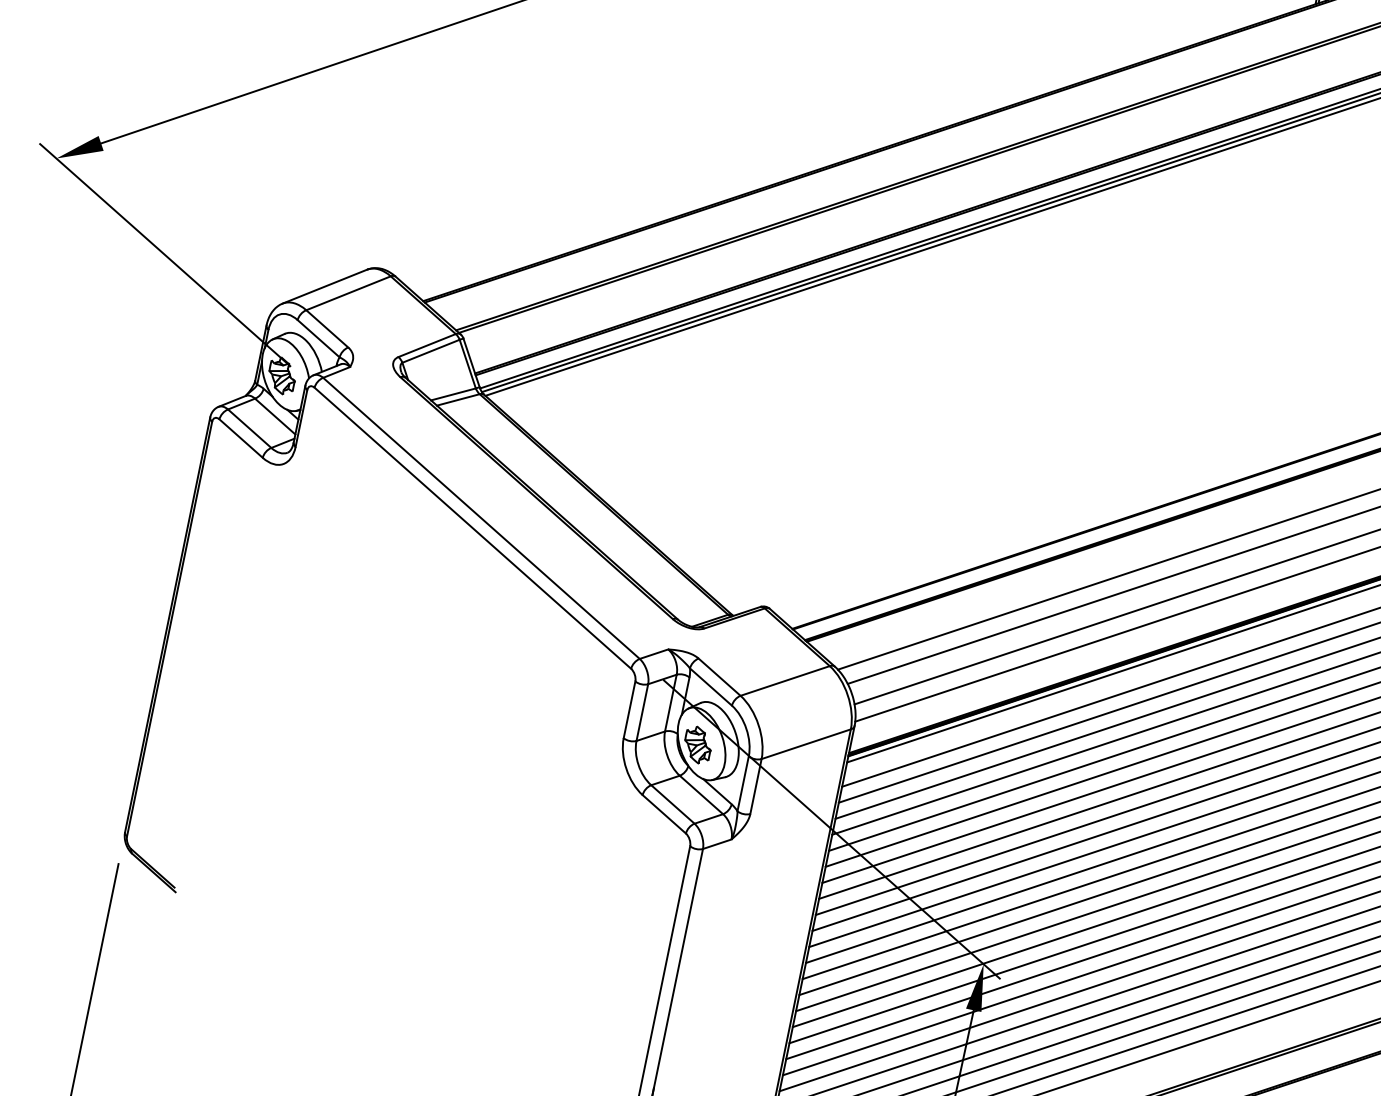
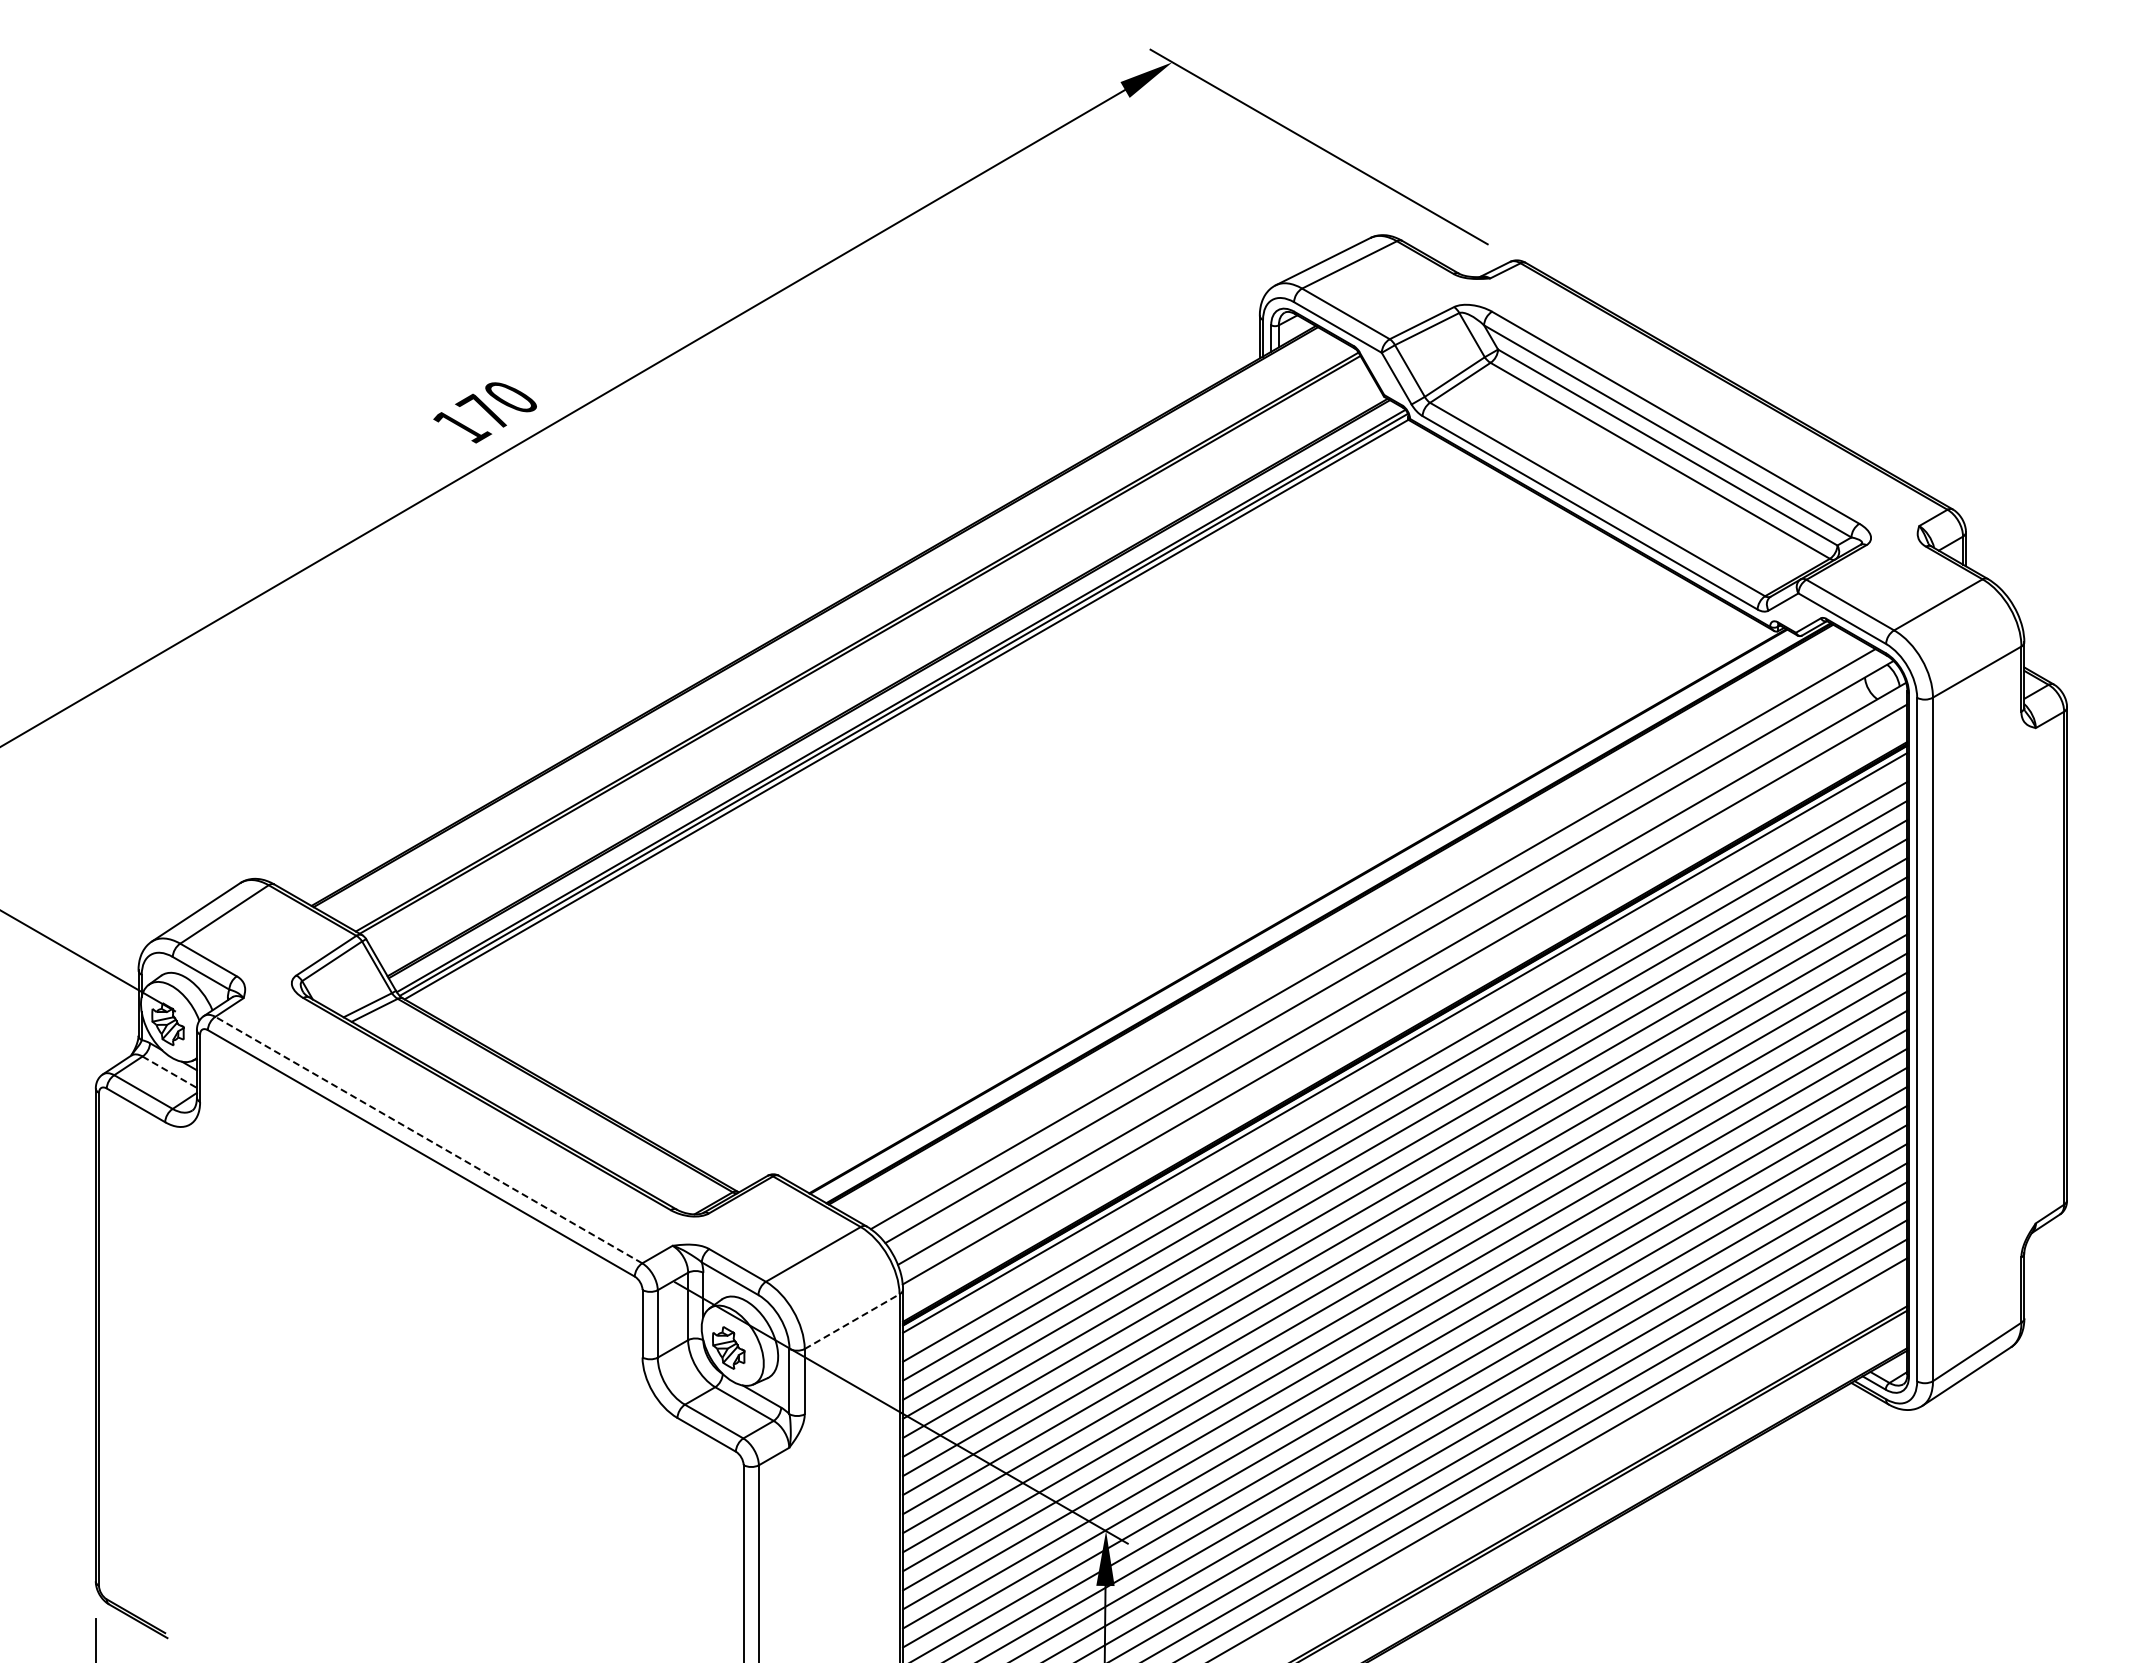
line: (275, 416) -> (170, 1072), solid -> dashed
line: (481, 517) -> (428, 1139), solid -> dashed
line: (806, 744) -> (852, 1321), solid -> dashed

